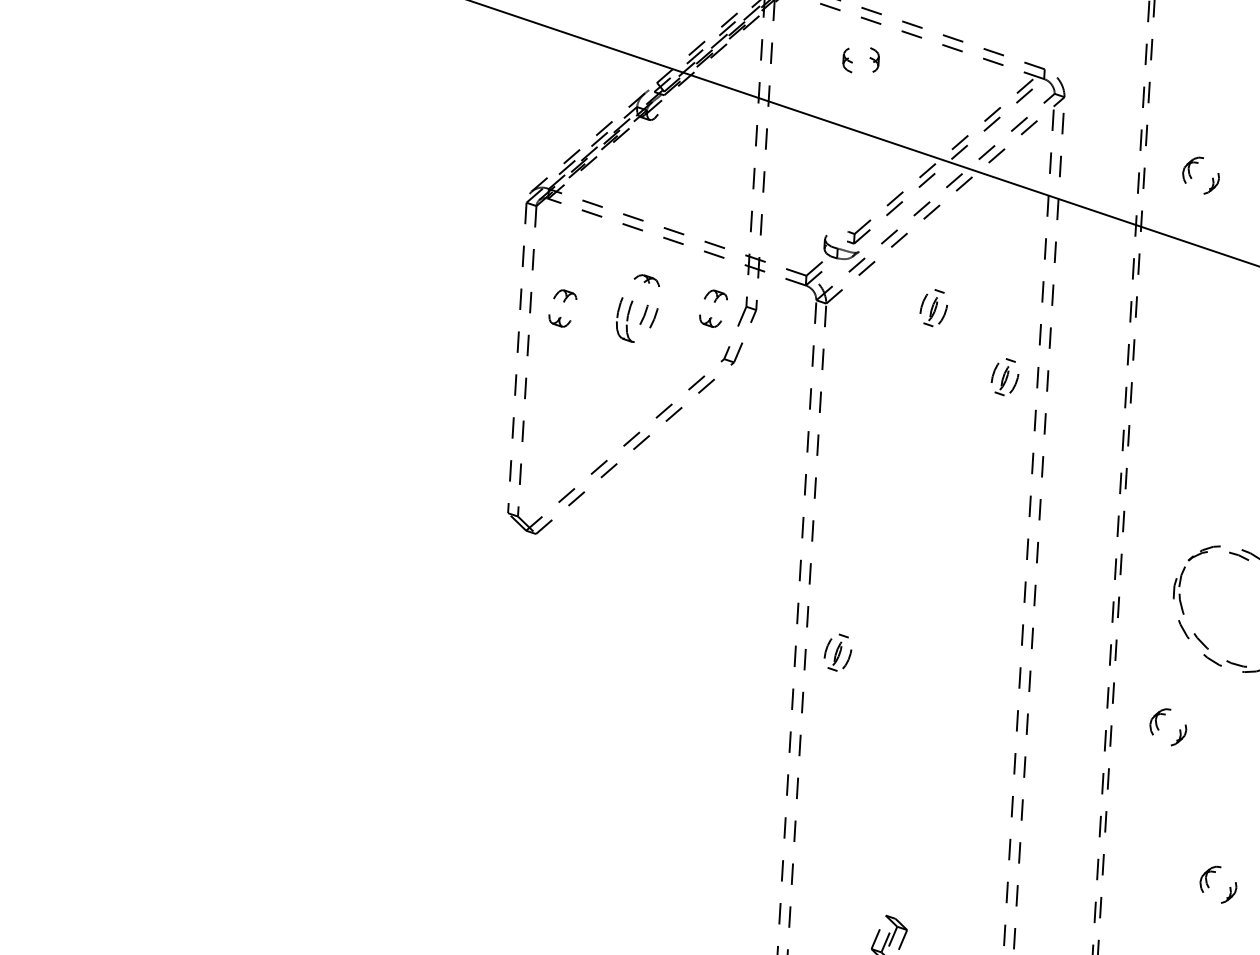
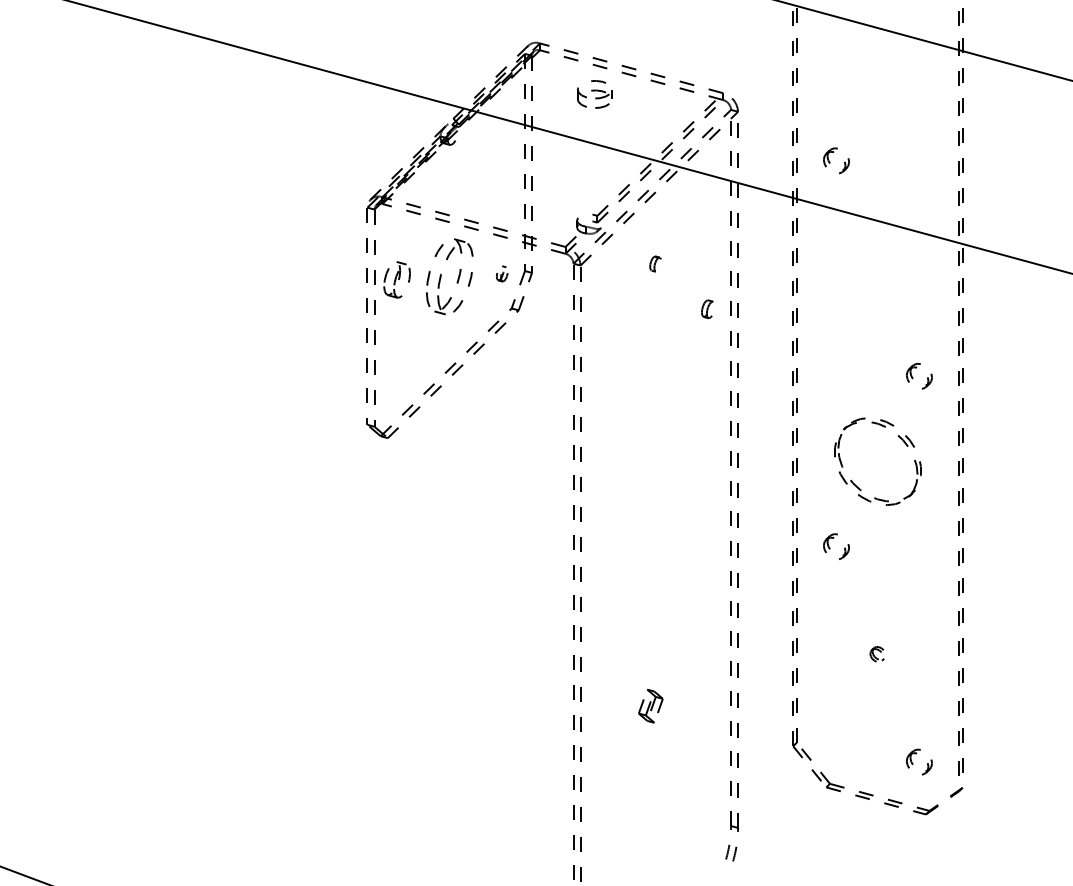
part: (860, 60) -> (594, 94), size x1.4
part: (563, 307) -> (397, 279), size x1.4
part: (933, 307) -> (655, 263), size x0.6
part: (637, 308) -> (449, 276), size x1.6
part: (714, 308) -> (502, 273), size x0.6
part: (1005, 375) -> (708, 308), size x0.7
part: (838, 651) -> (603, 507), removed
part: (1217, 884) -> (877, 654), size x0.6

